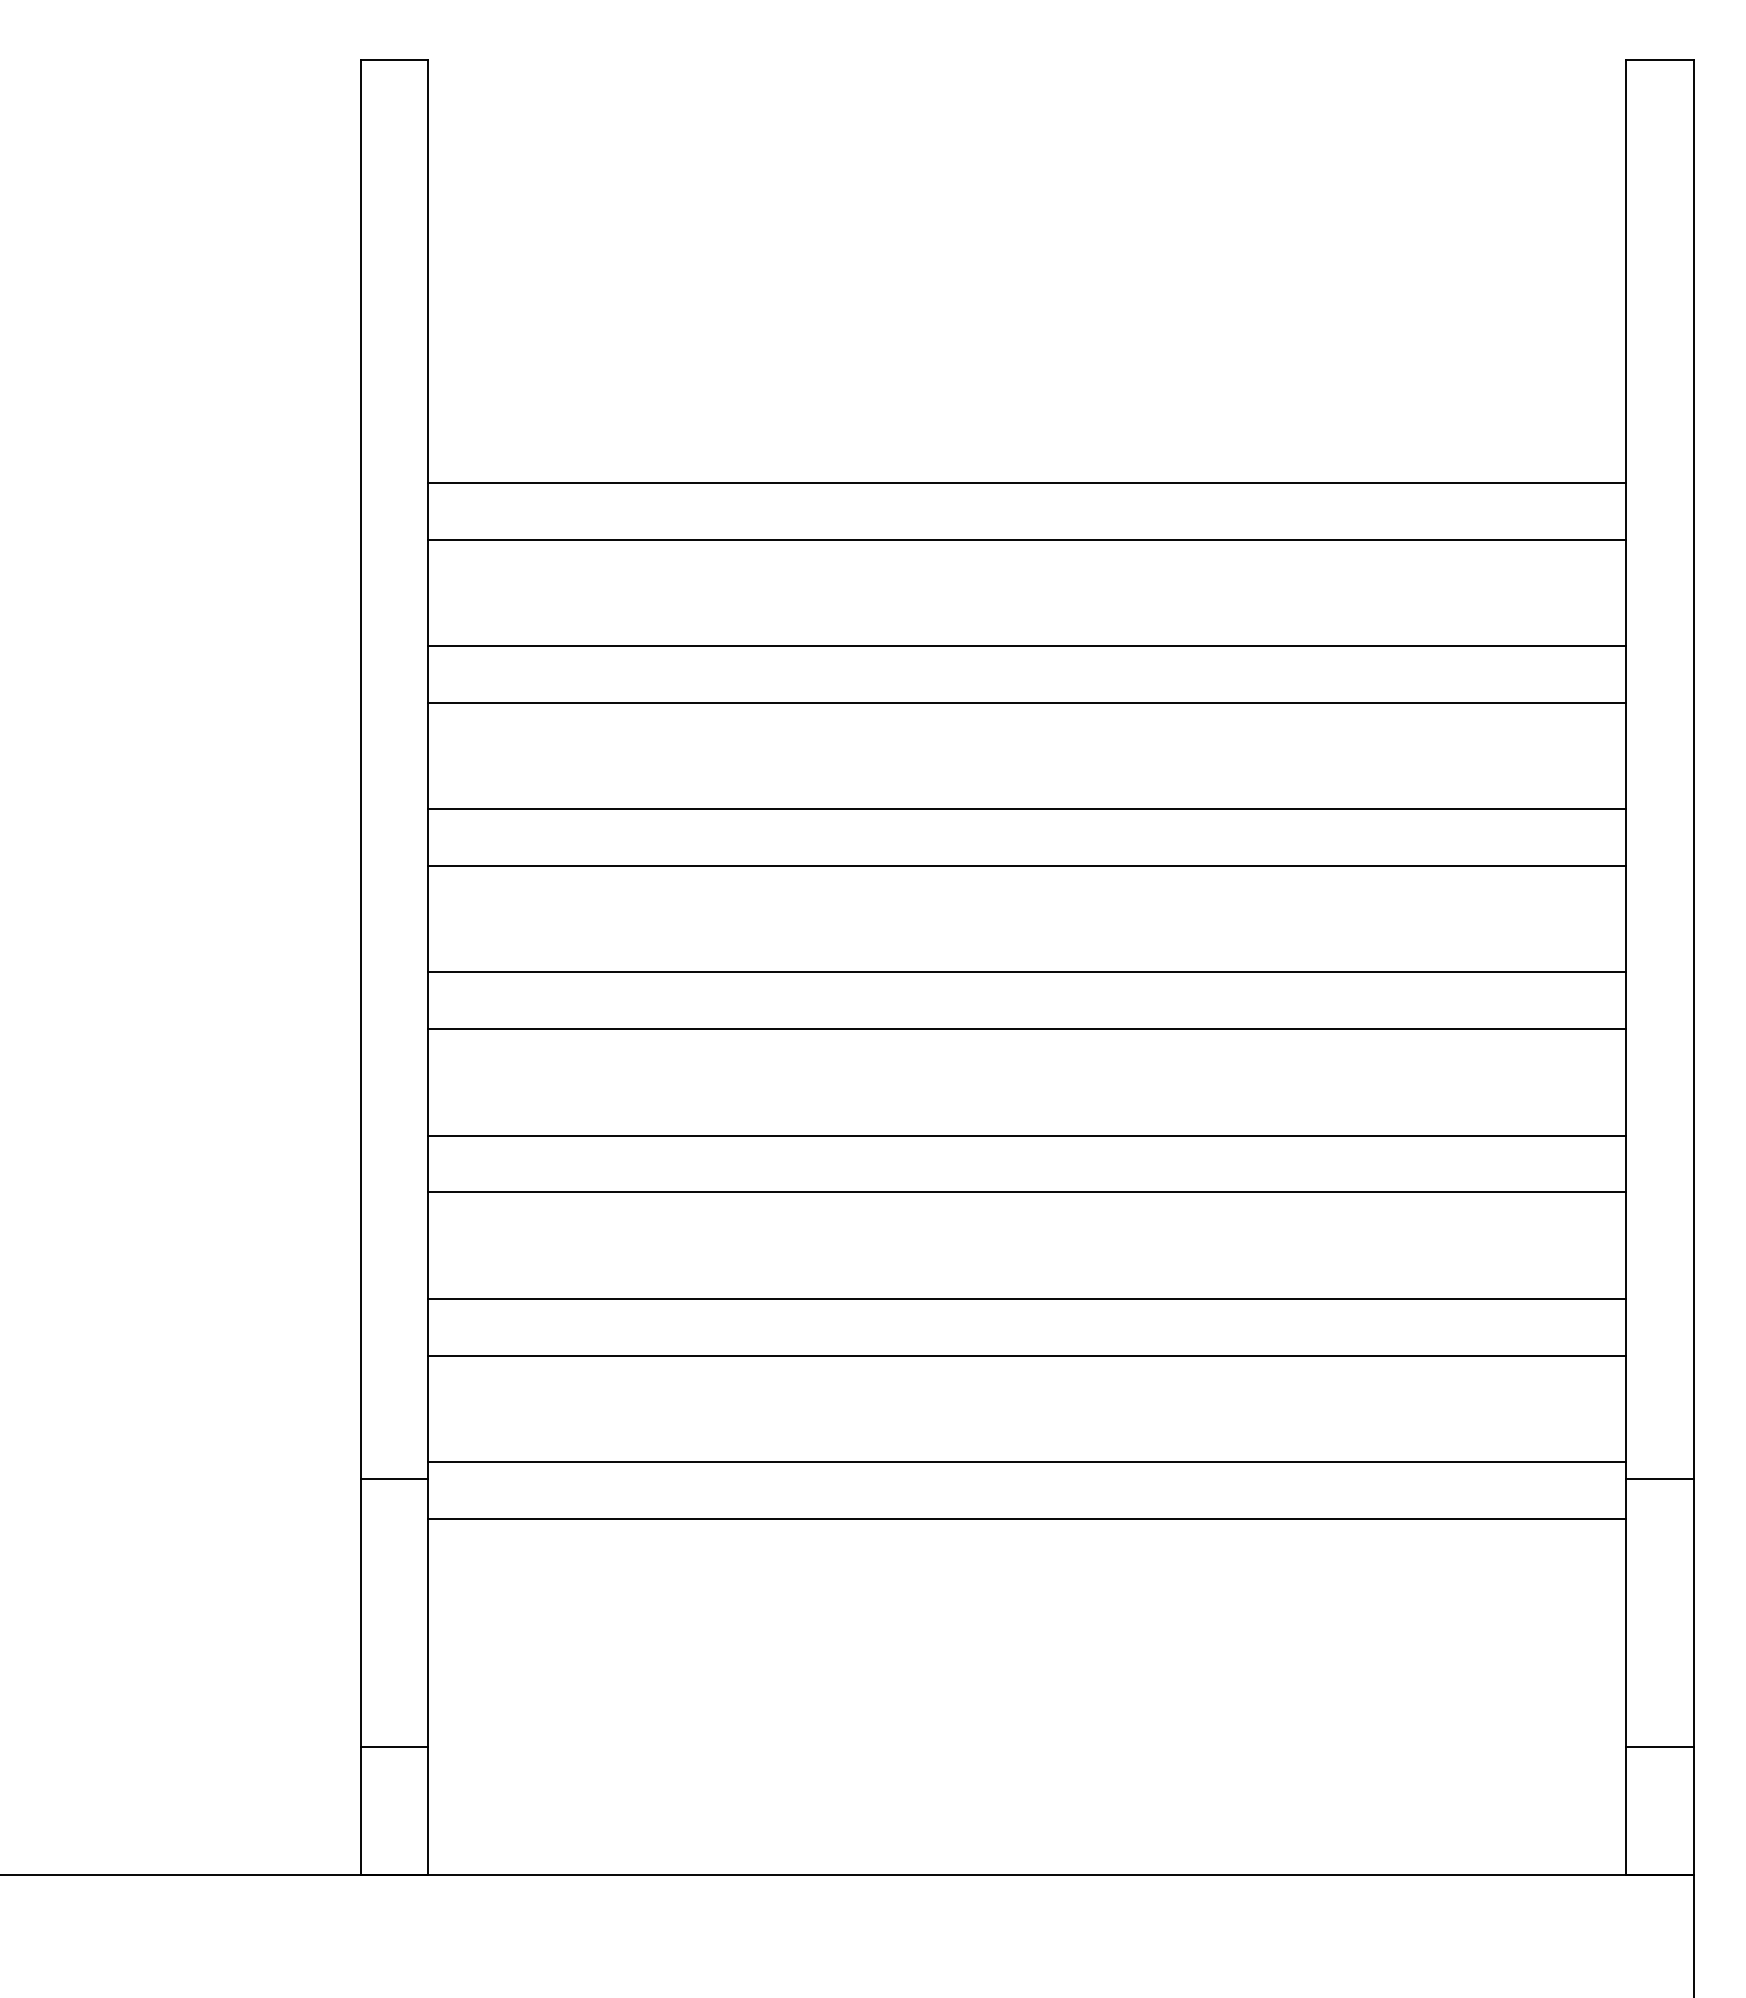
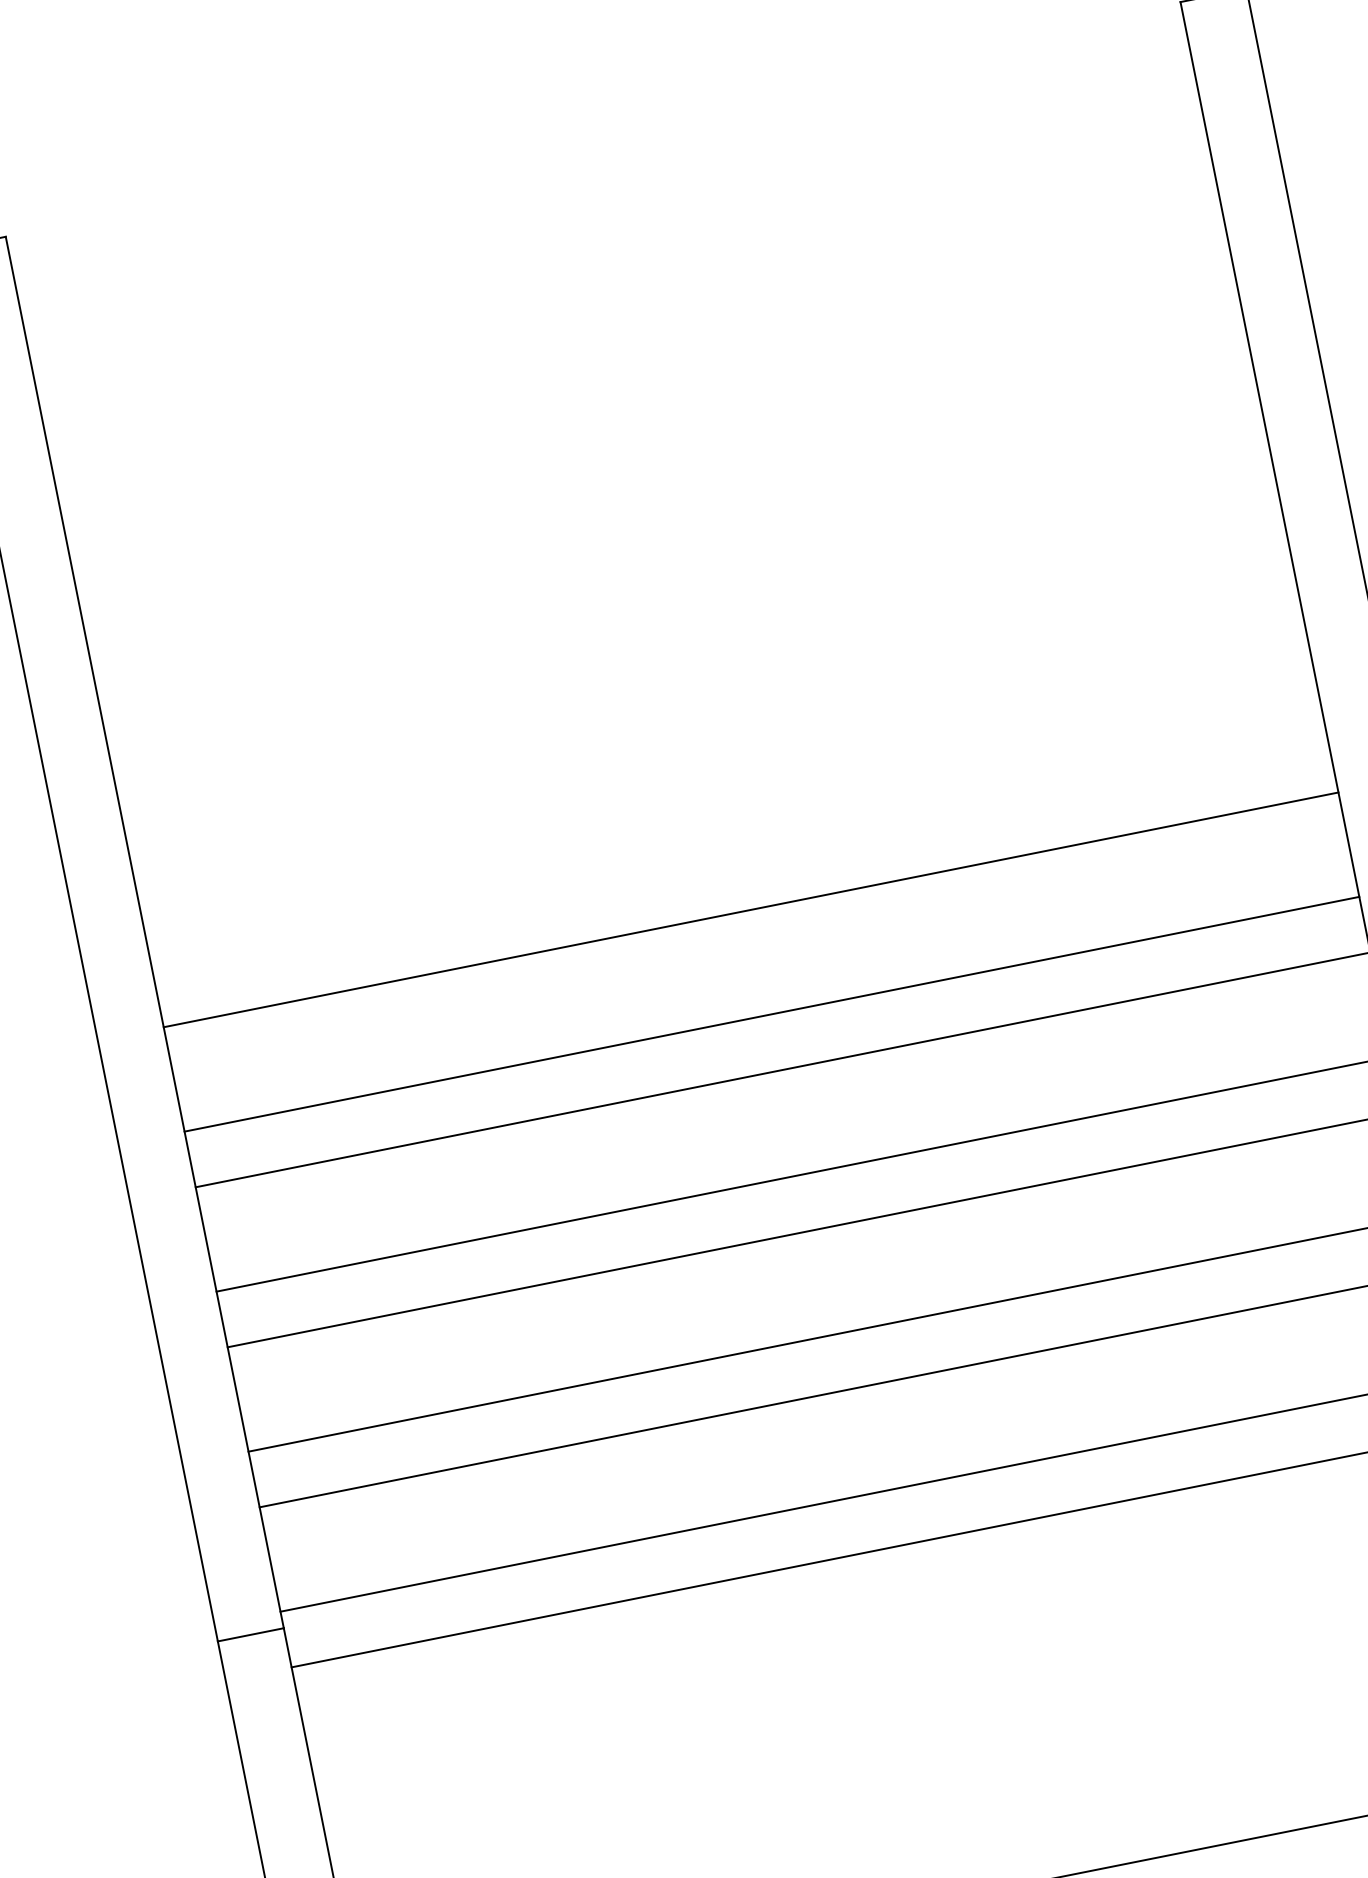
line: (1027, 482) -> (676, 533), removed
line: (1027, 539) -> (687, 589), removed
line: (1027, 646) -> (708, 694), removed
line: (1027, 702) -> (719, 749), removed
line: (1027, 809) -> (740, 854), removed

